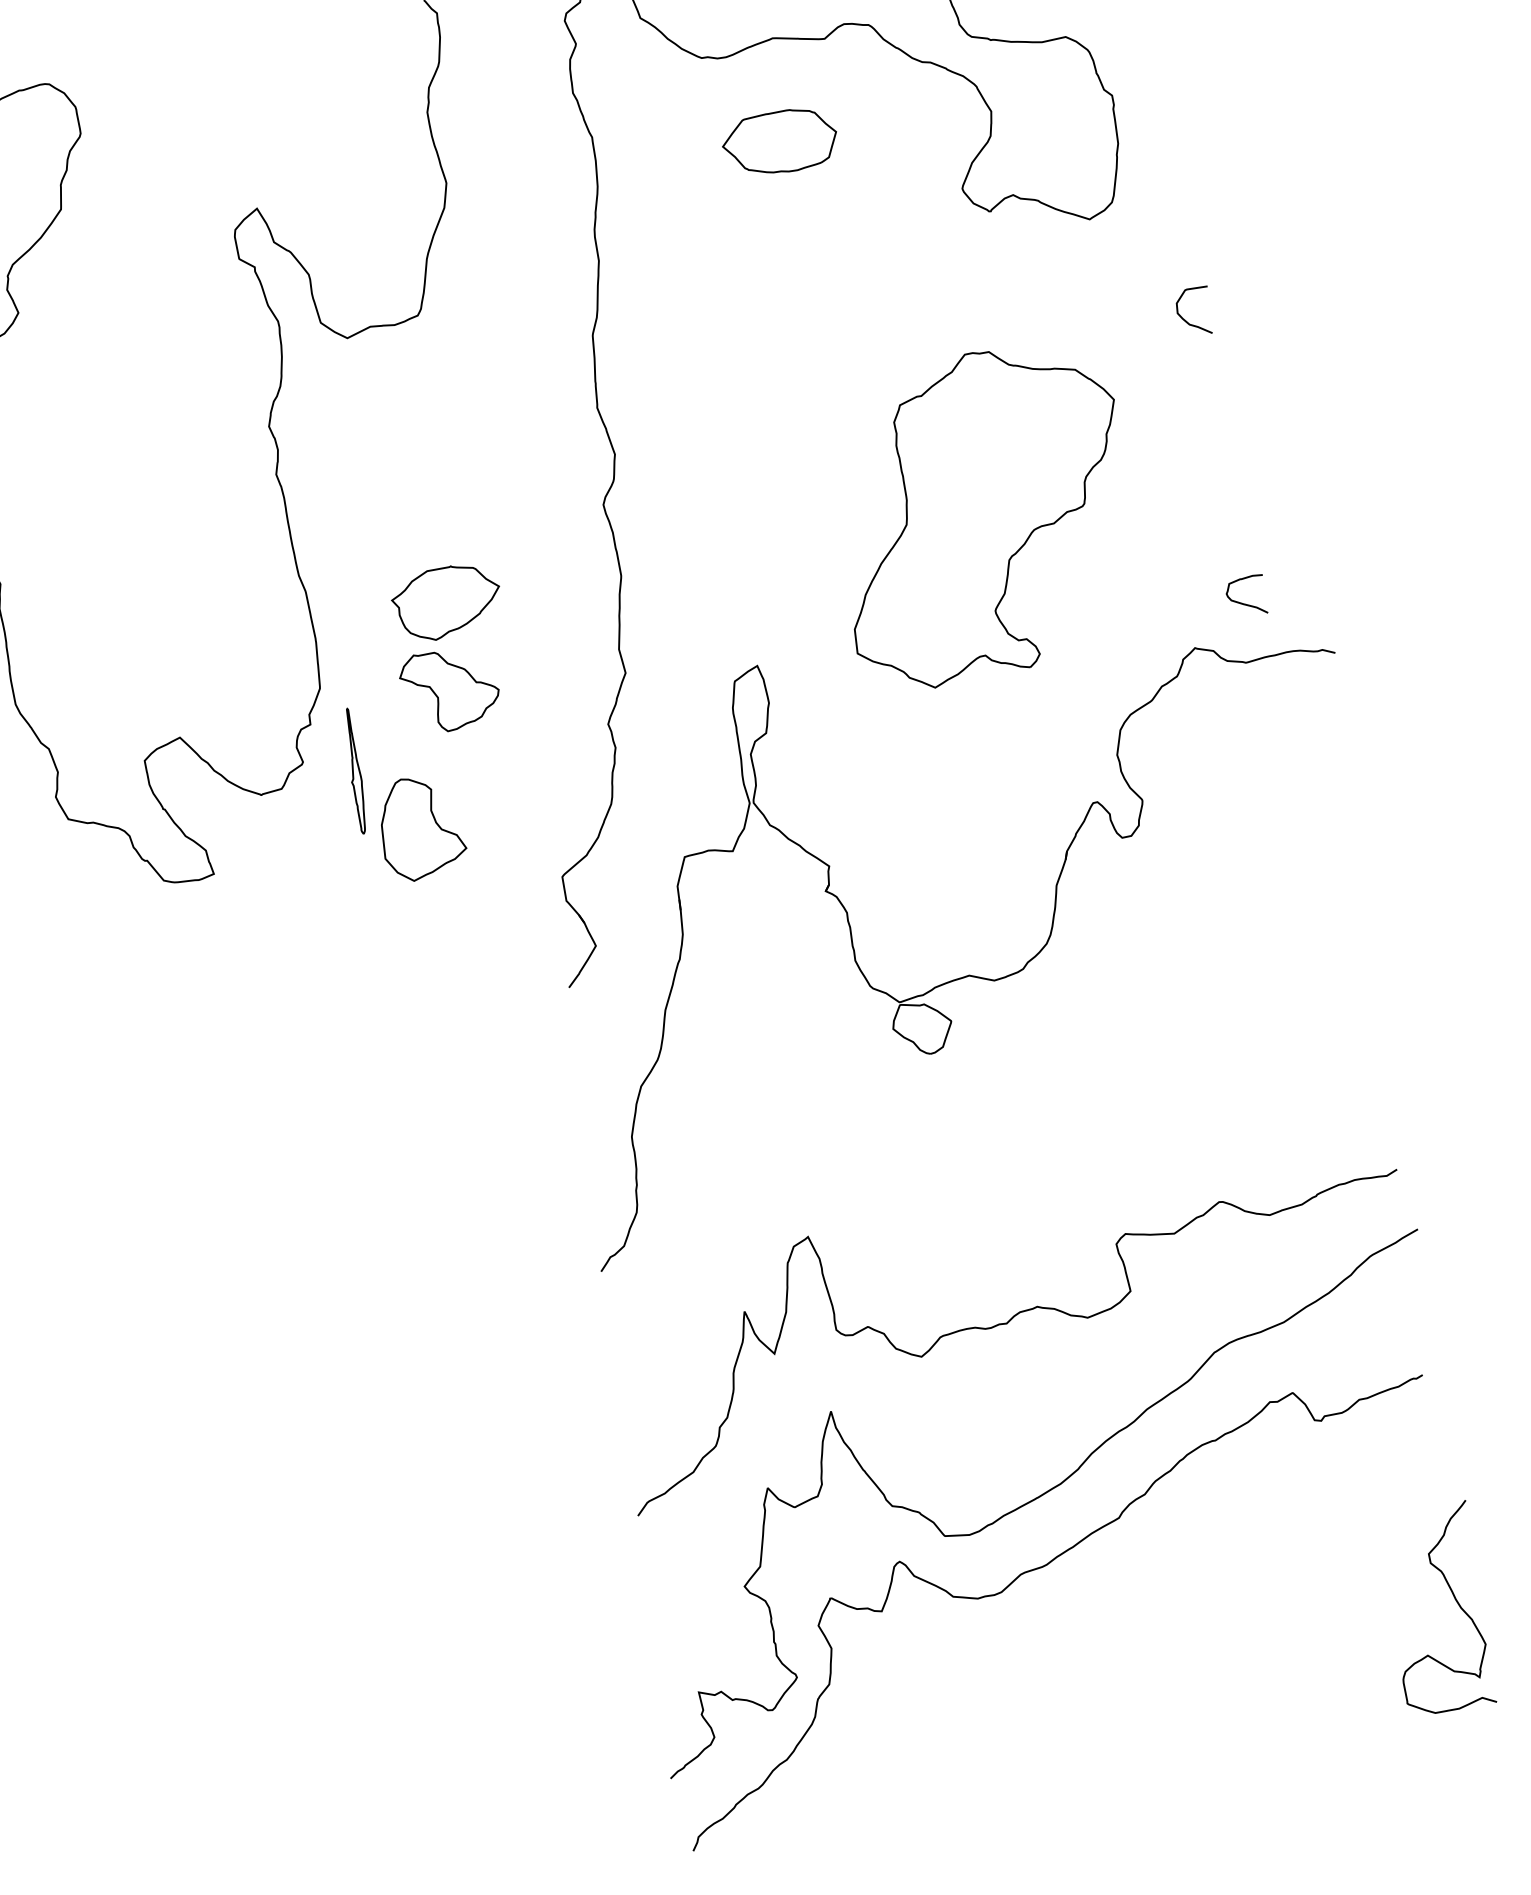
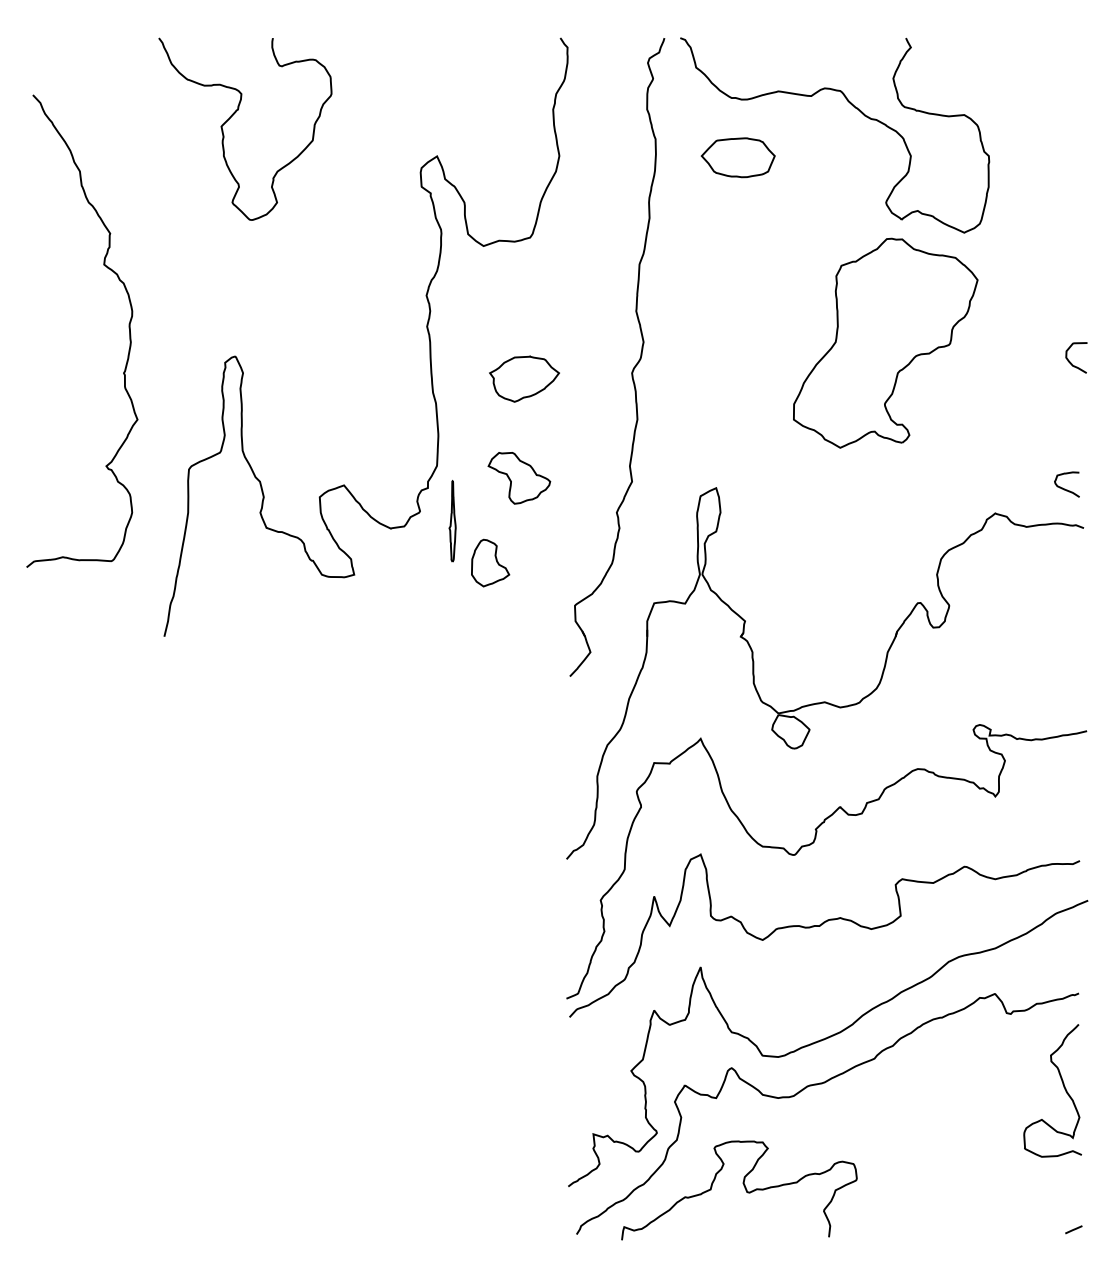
part: (778, 141) -> (737, 157), moved
curve: (1186, 319) -> (1071, 362), moved
part: (983, 515) -> (885, 342), moved
part: (446, 601) -> (524, 378), moved
curve: (1244, 602) -> (1065, 488), moved
part: (422, 827) -> (490, 562), size x0.71
curve: (979, 1198) -> (812, 844), added
curve: (1454, 1601) -> (1063, 1087), moved
line: (1462, 1742) -> (1073, 1229), added
curve: (944, 1745) -> (744, 1188), added

